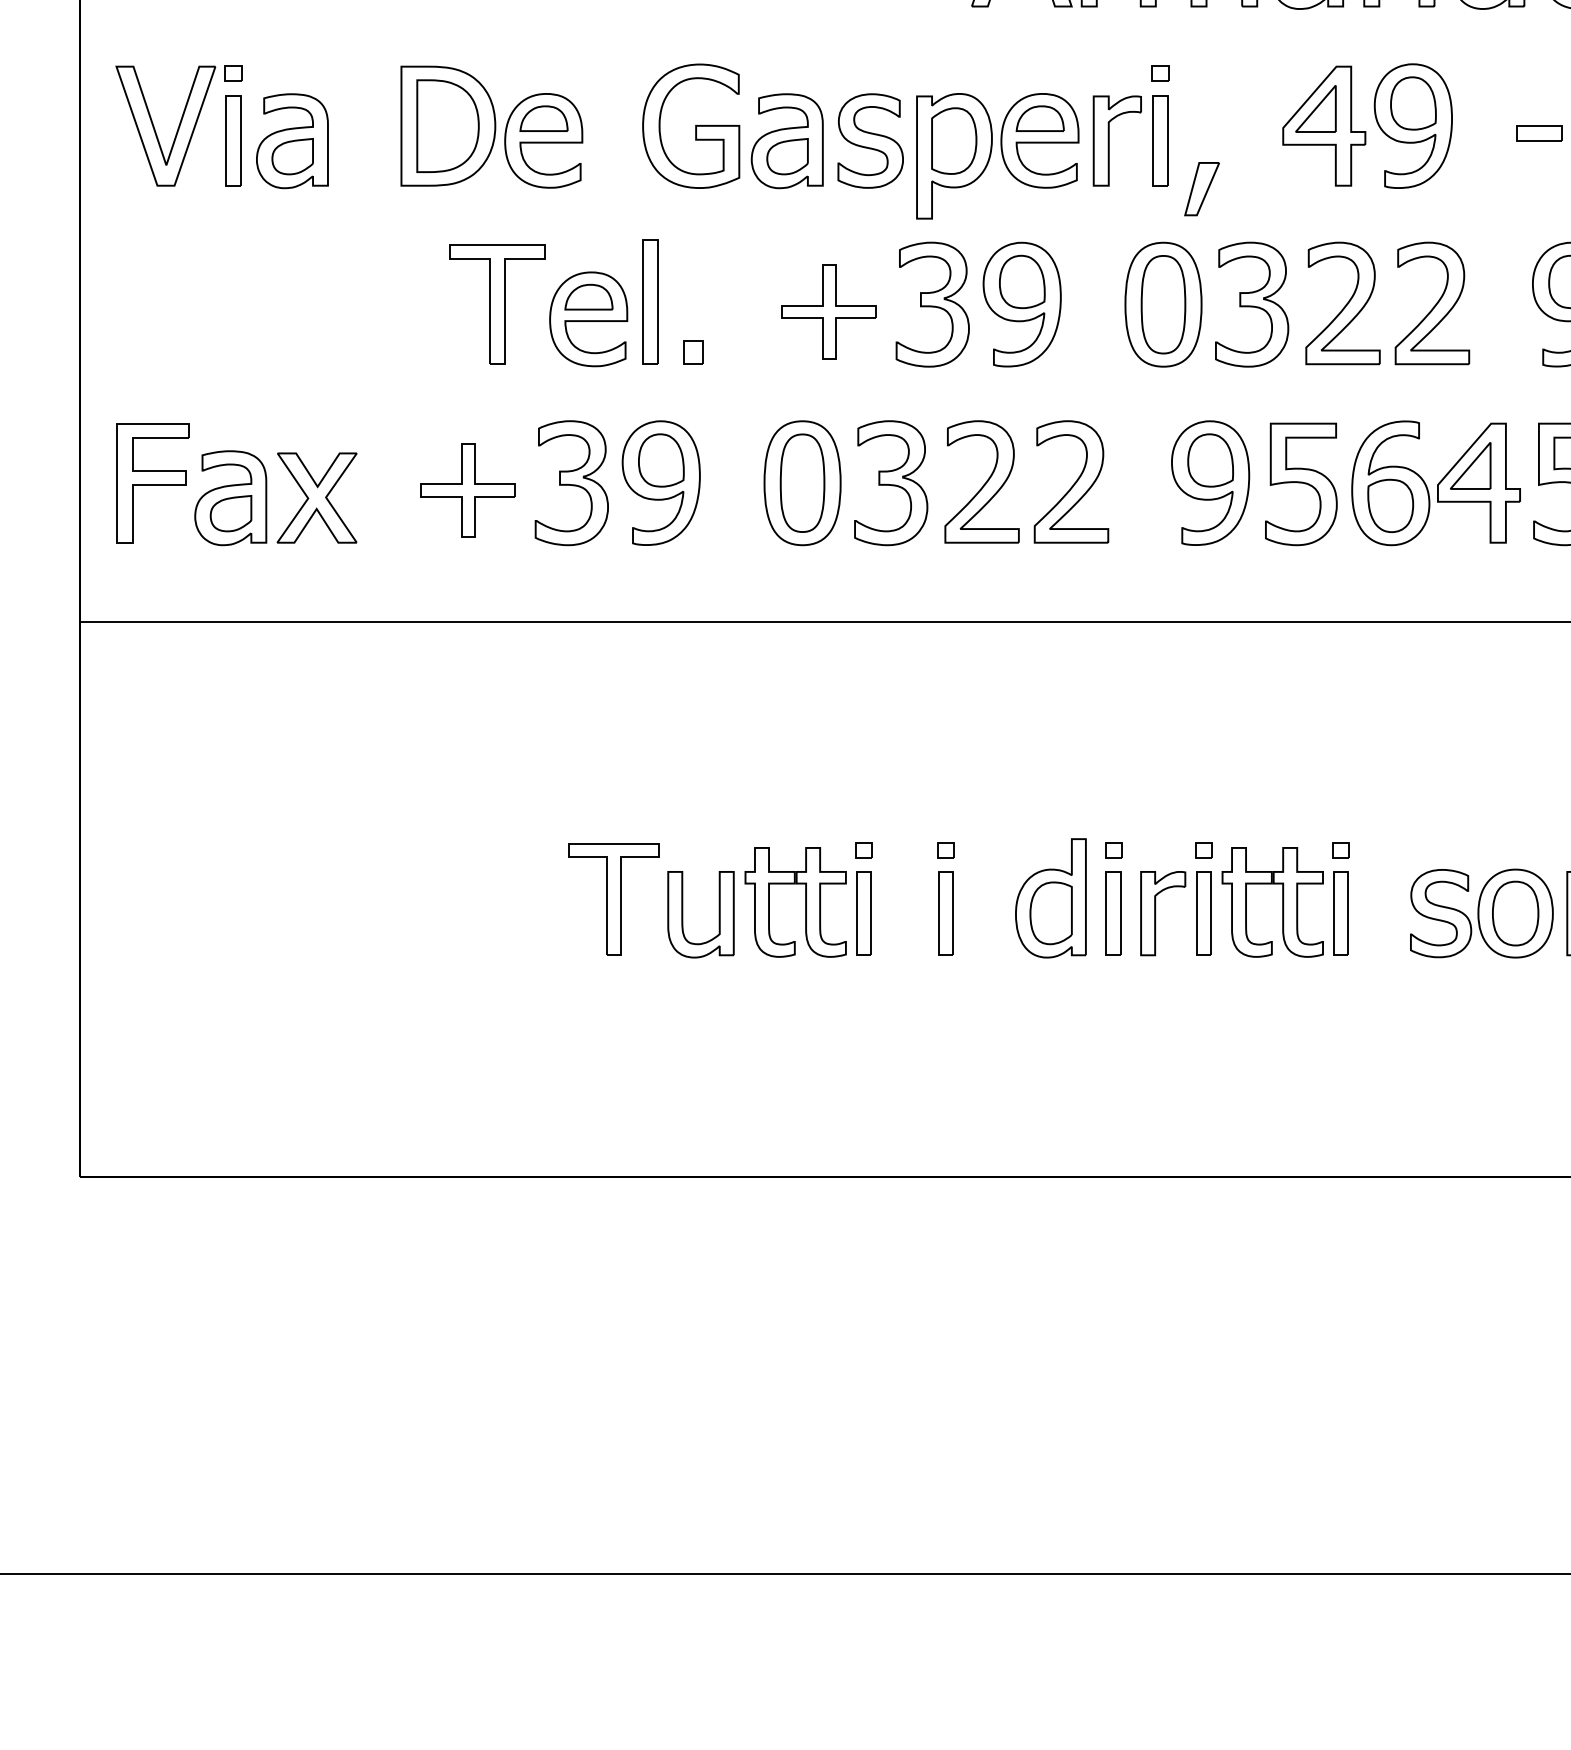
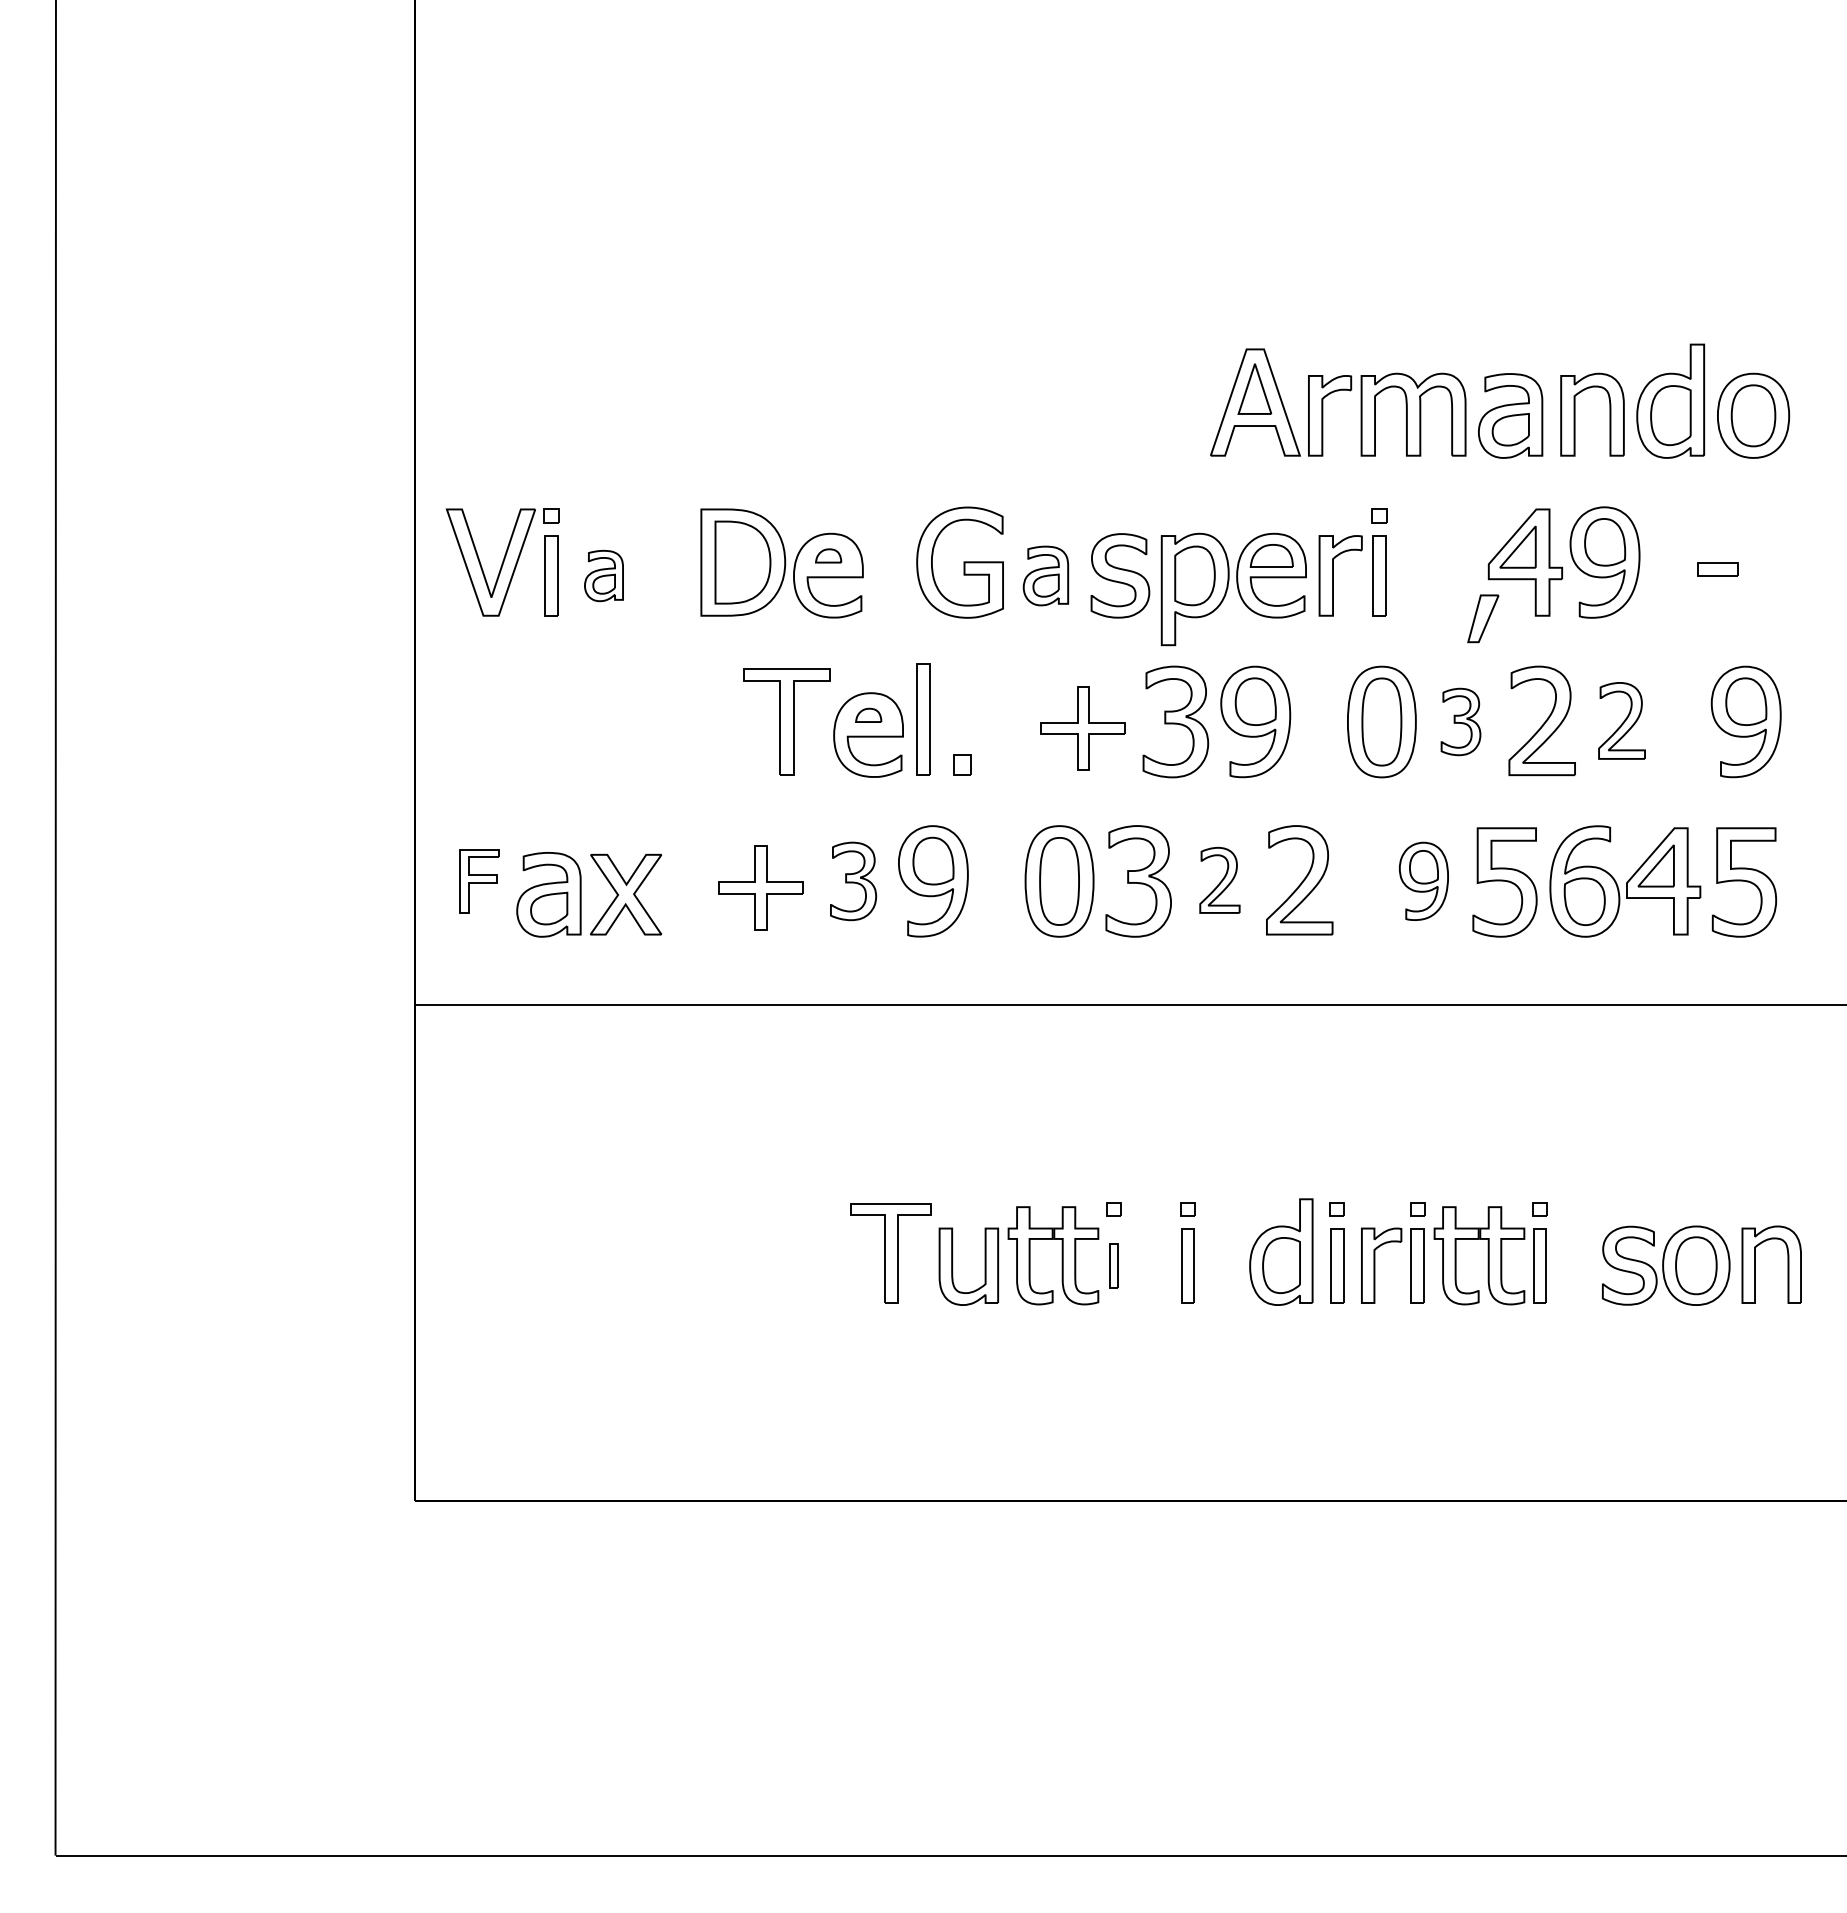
part: (543, 118) -> (828, 555), size x0.6
part: (291, 140) -> (603, 575), size x0.6
part: (786, 140) -> (1045, 575), size x0.7
part: (1202, 188) -> (1483, 618), moved
part: (588, 297) -> (868, 715), size x0.6
part: (1431, 303) -> (1621, 720), size x0.7
part: (1251, 304) -> (1460, 721), size x0.6
part: (981, 482) -> (1219, 880), size x0.6
part: (153, 483) -> (479, 881), size x0.6
part: (571, 483) -> (853, 881), size x0.7
part: (1210, 483) -> (1423, 881), size x0.7
part: (862, 913) -> (1113, 1265), size x0.6

